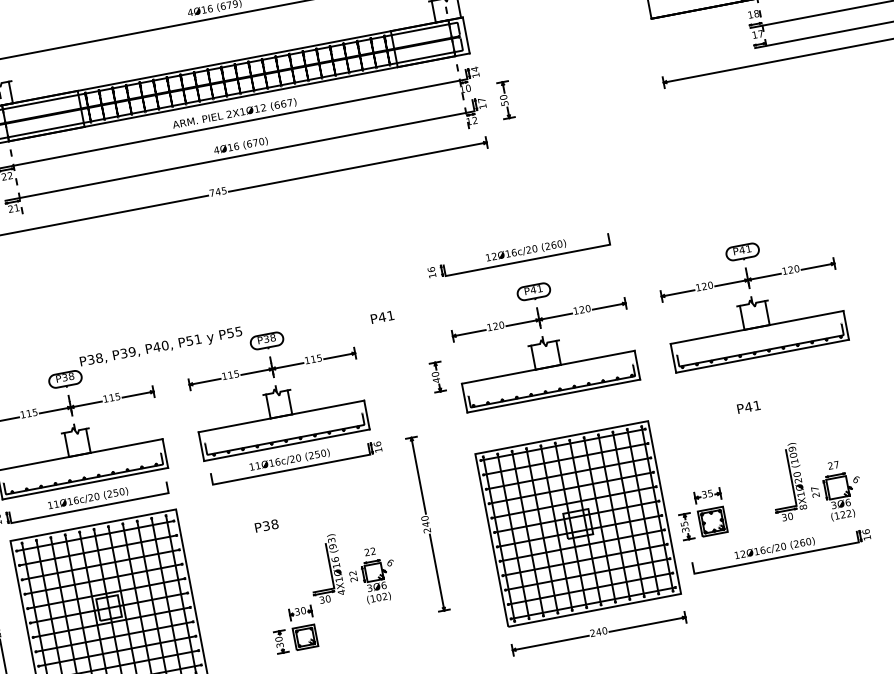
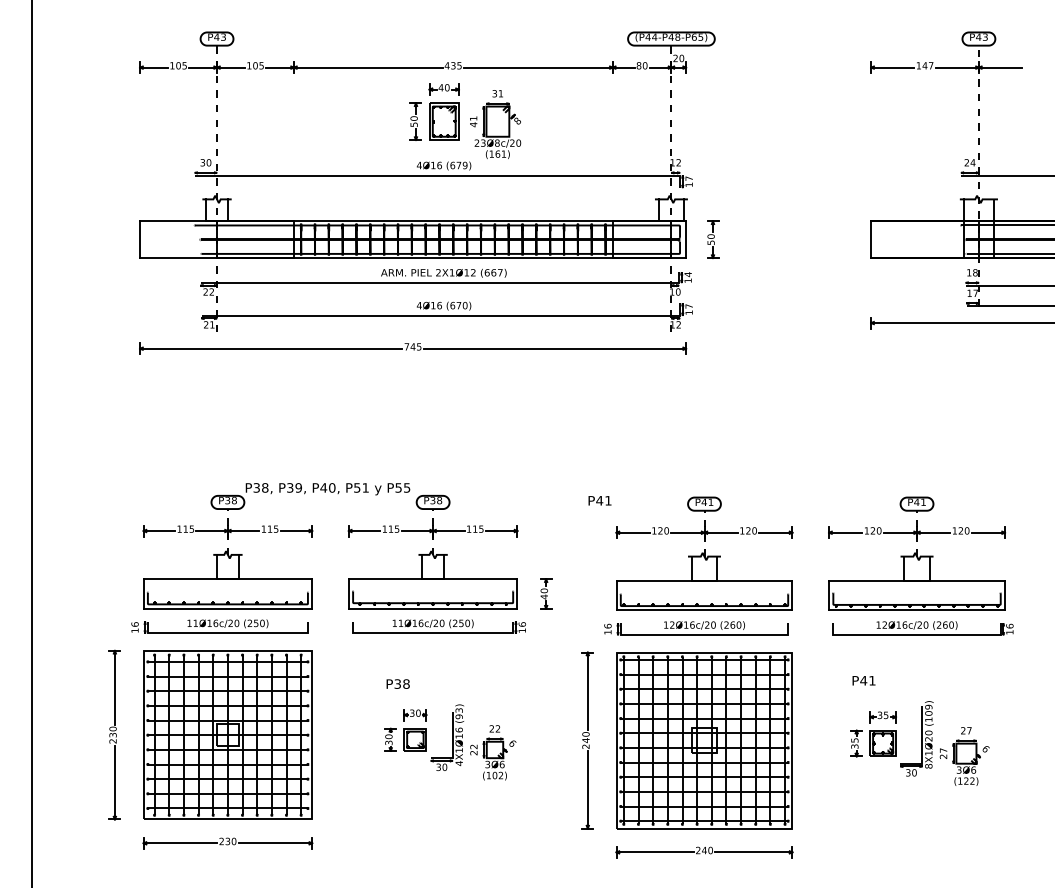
part: (506, 99) -> (713, 239), moved
part: (518, 255) -> (696, 628), moved
text: (381, 317) -> (599, 500), moved
part: (438, 376) -> (546, 593), moved
text: (748, 406) -> (863, 680), moved
part: (701, 514) -> (873, 734), moved
part: (427, 524) -> (587, 740), moved
part: (780, 550) -> (922, 628), moved
part: (294, 630) -> (405, 730), moved

